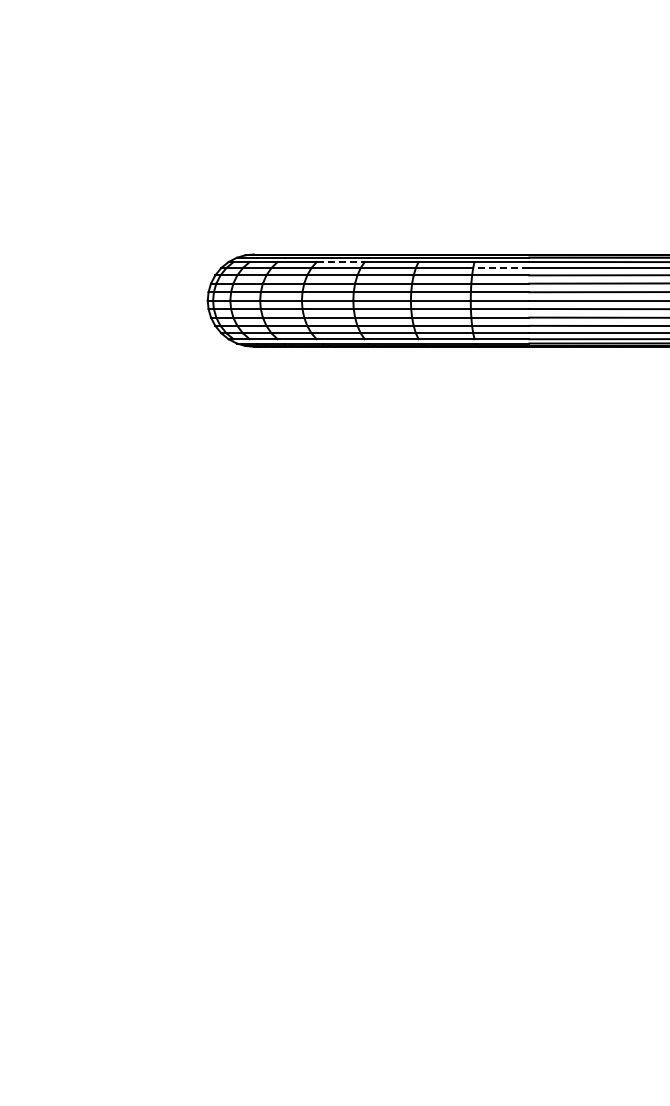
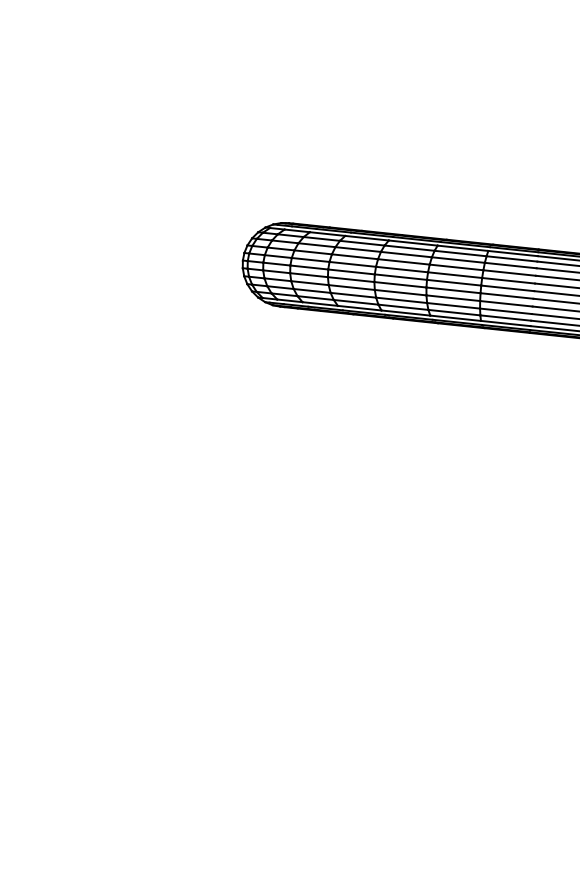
line: (341, 262) -> (367, 238), dashed -> solid
line: (500, 268) -> (511, 259), dashed -> solid

